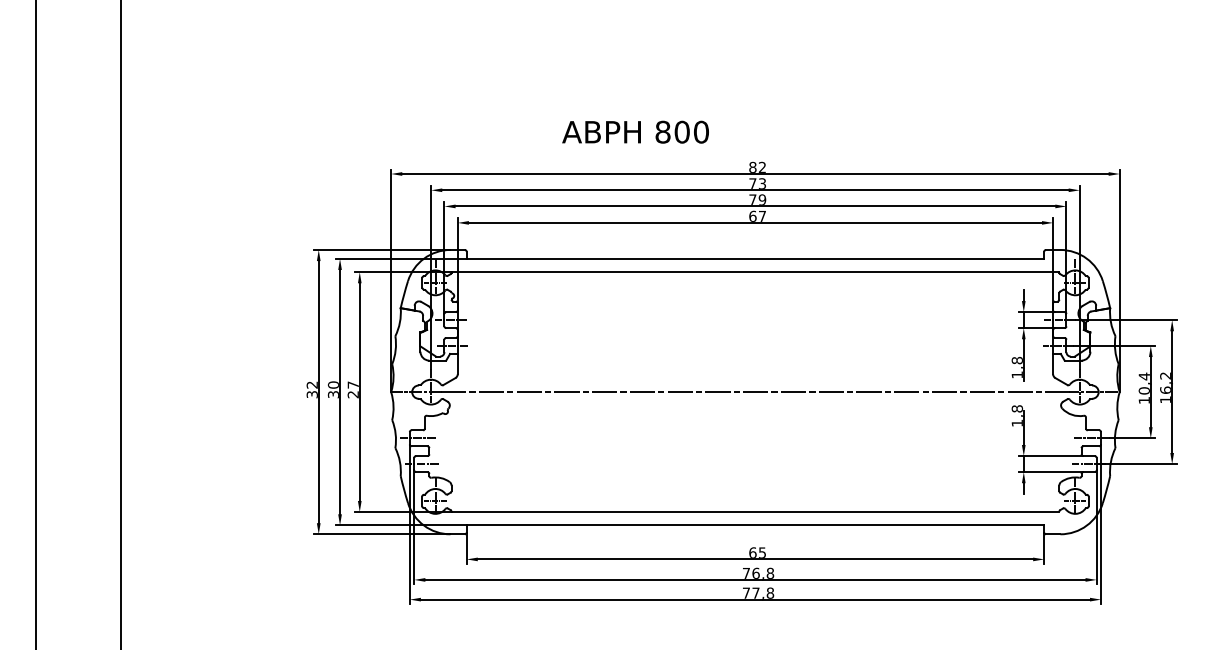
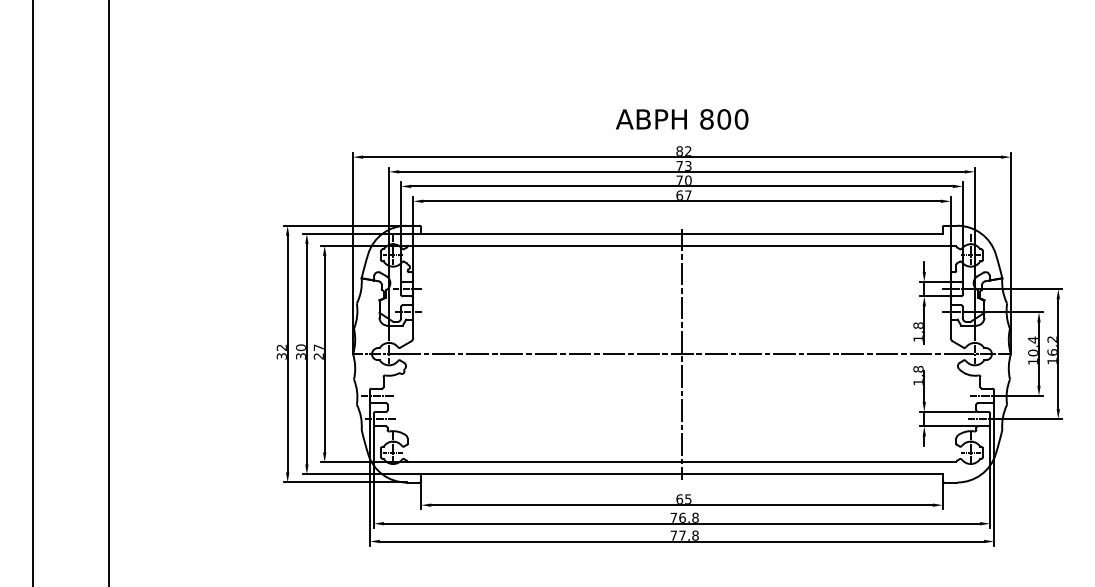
text: (635, 131) -> (682, 118), moved
text: (762, 199) -> (688, 180), 79 -> 70
line: (755, 392) -> (682, 354), added

